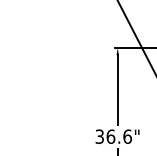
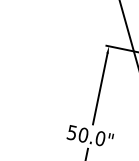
text: (113, 136) -> (86, 135), 36.6" -> 50.0"

